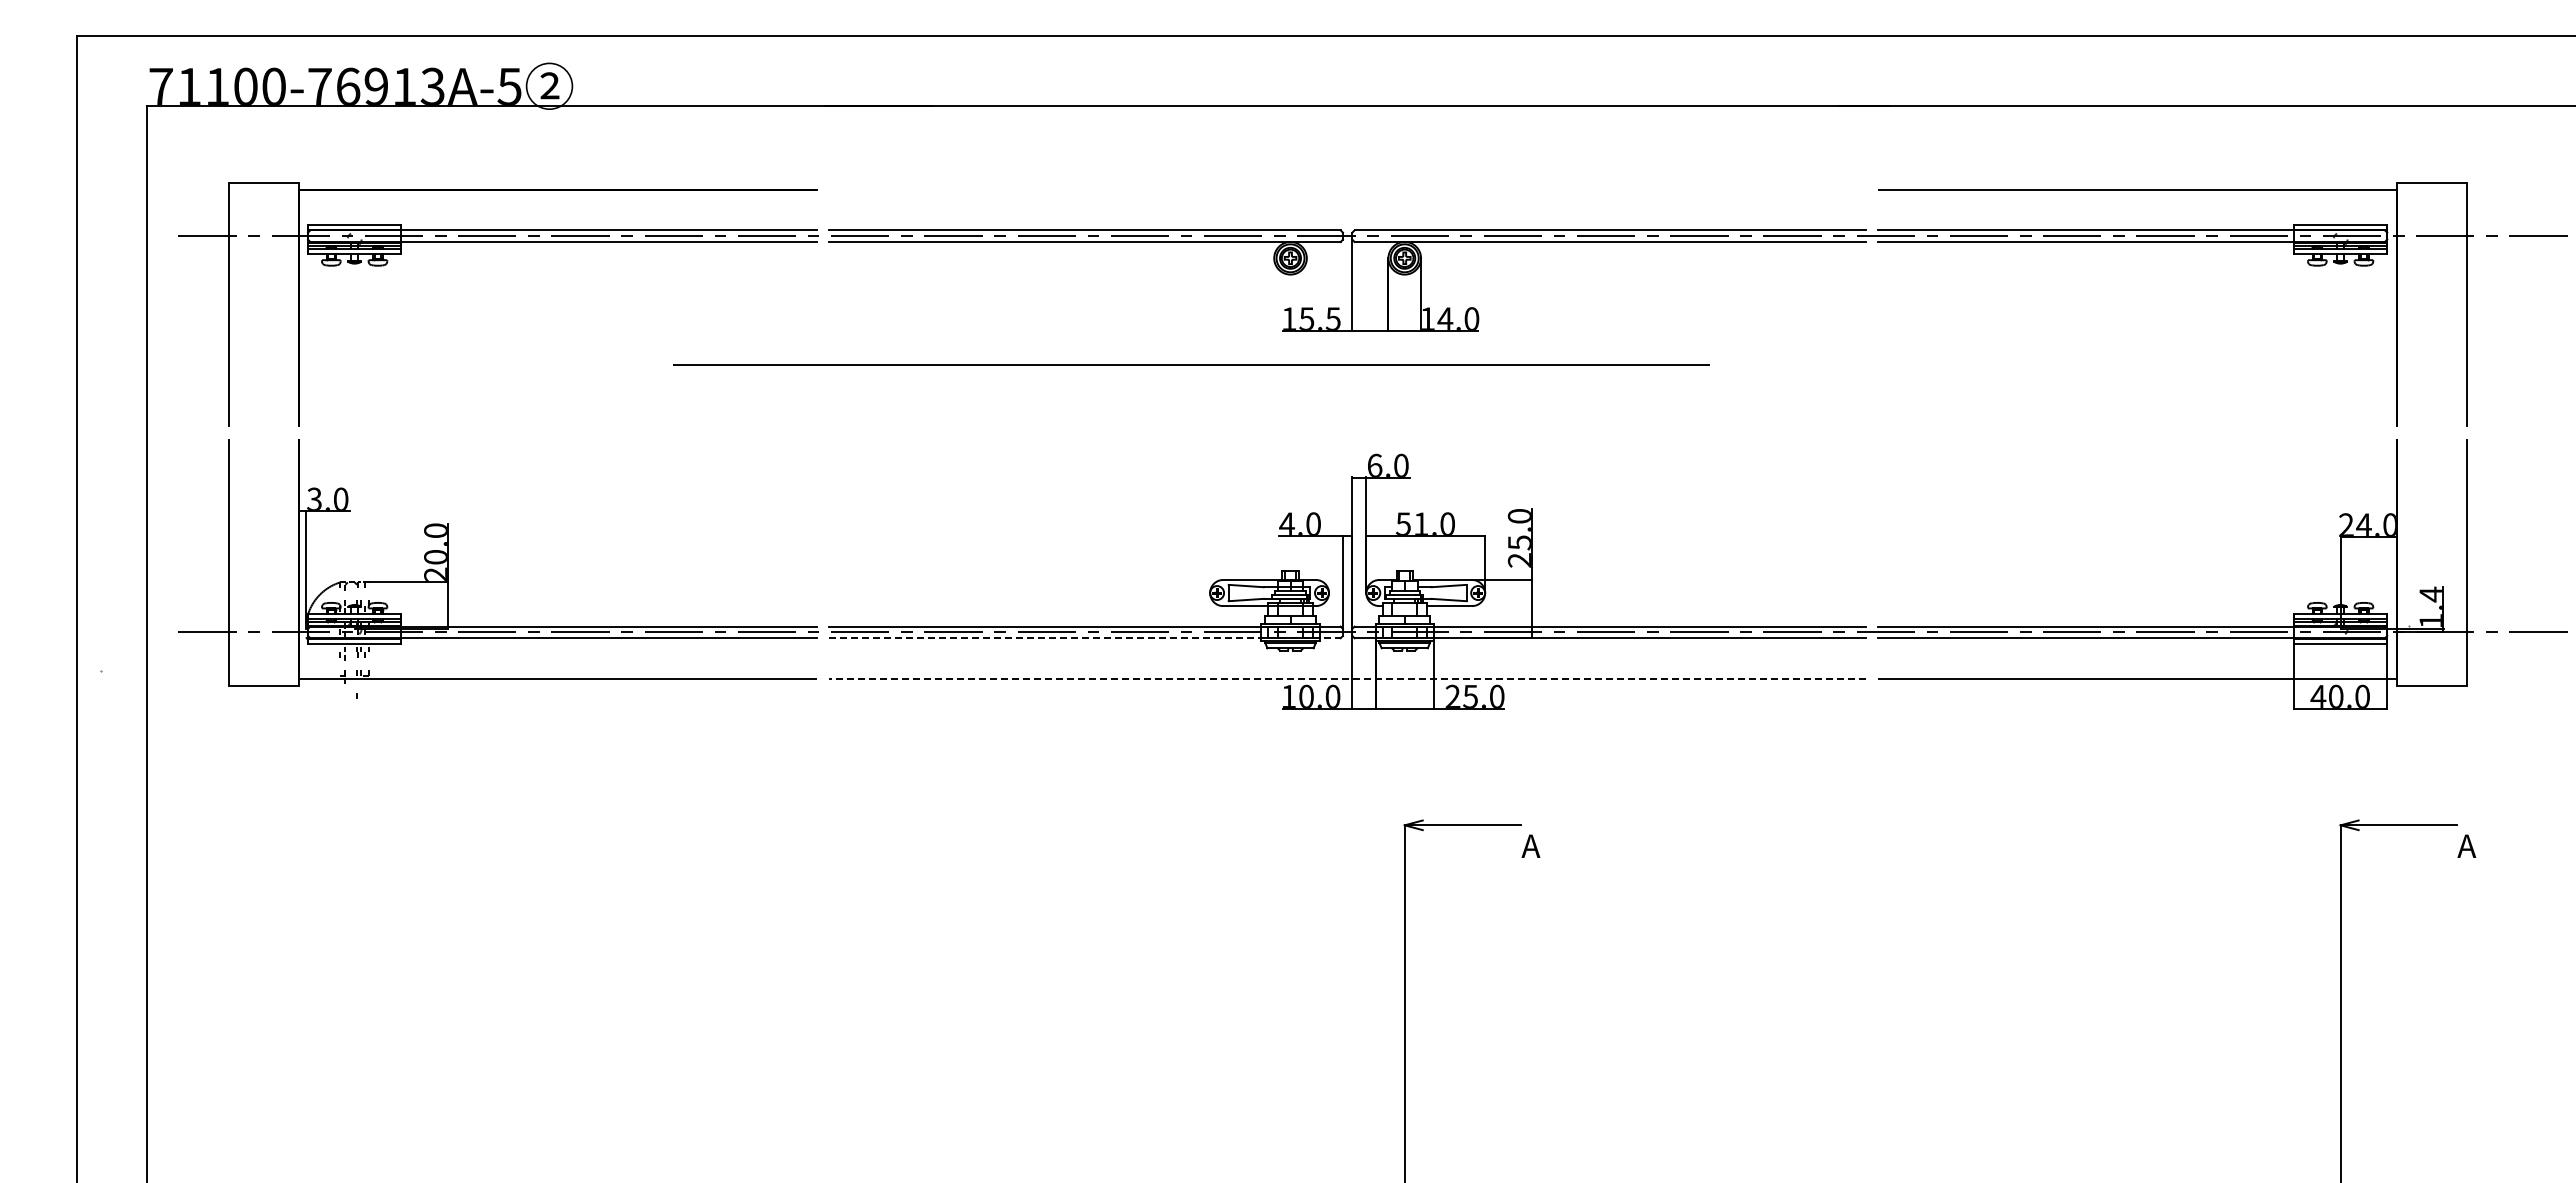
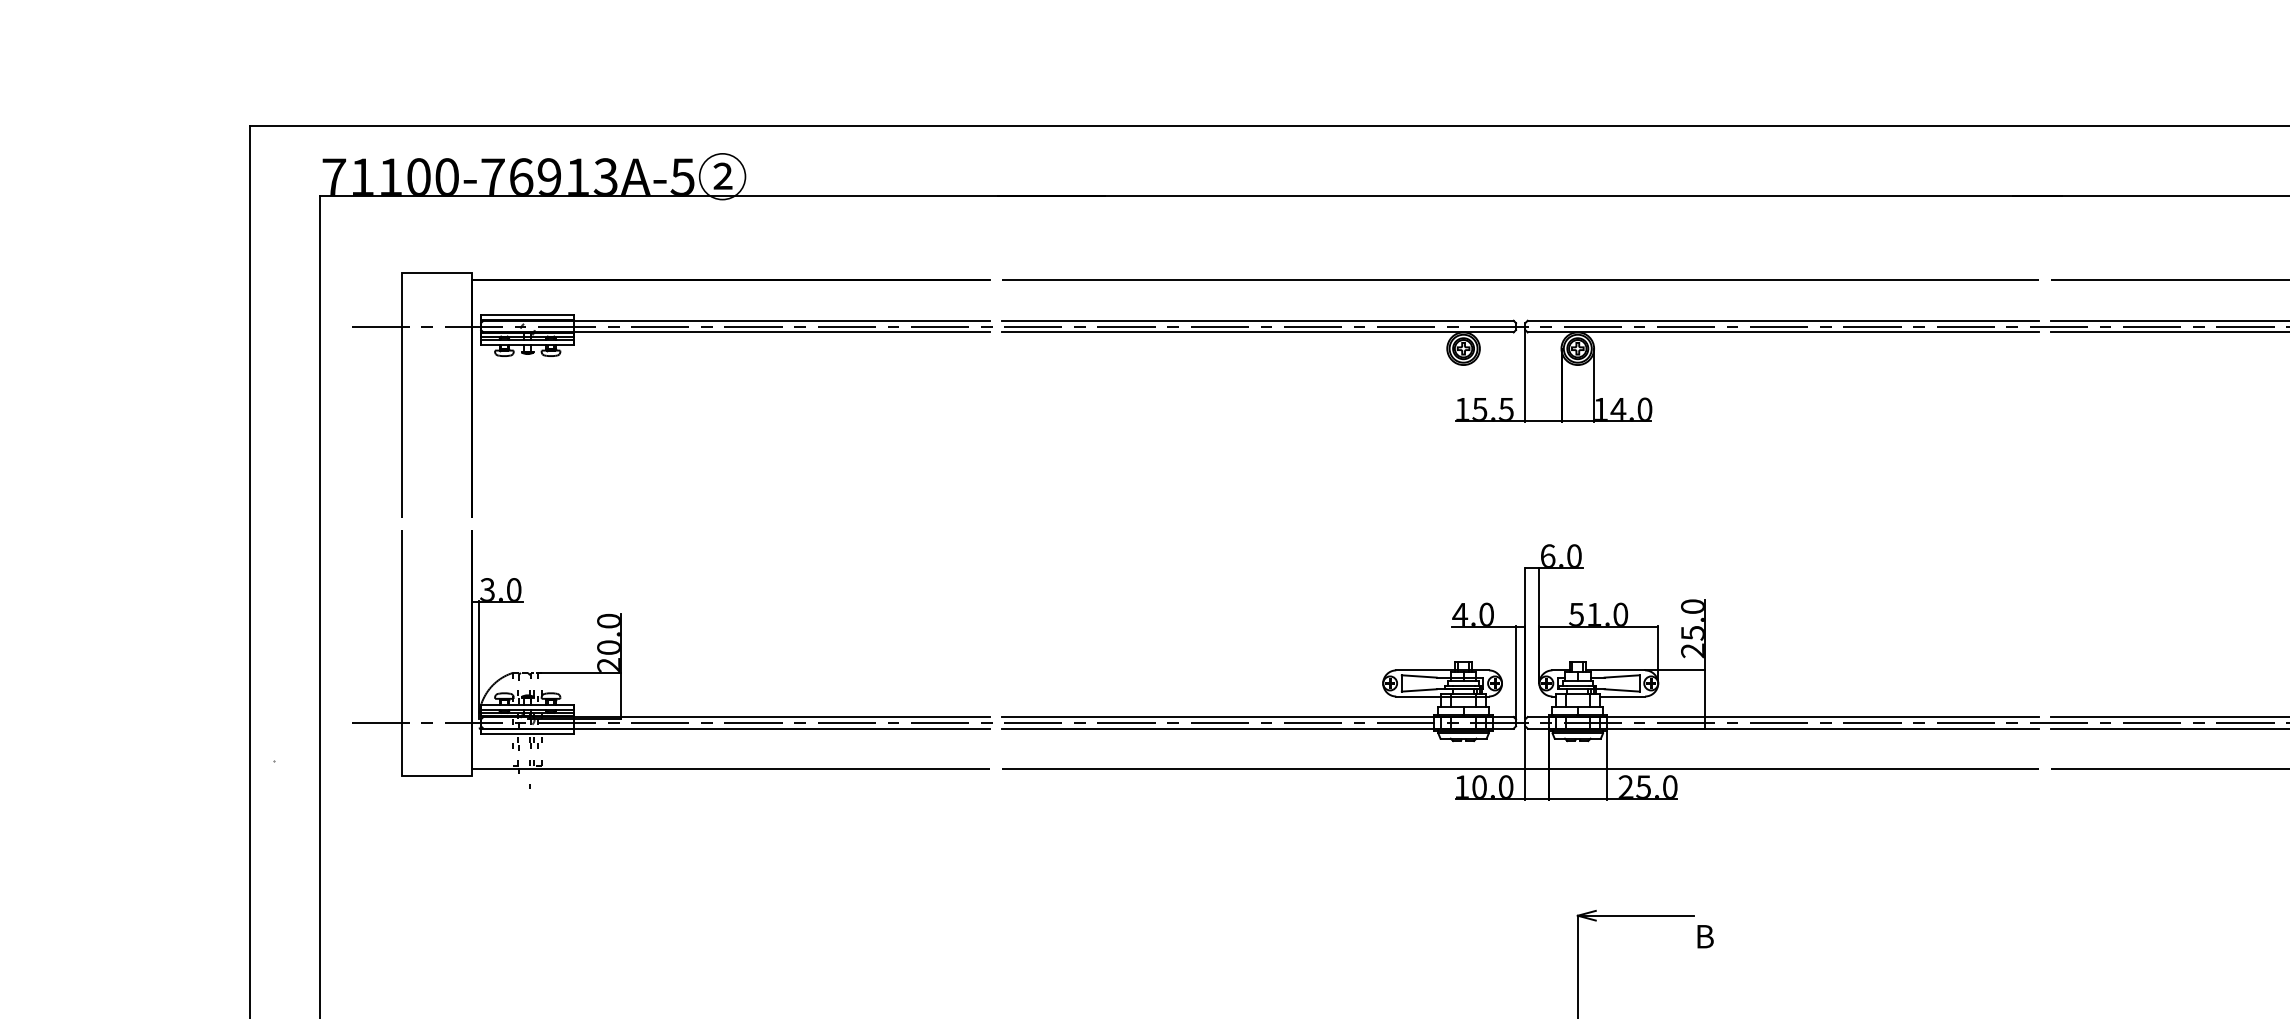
line: (1191, 364) -> (1520, 279), moved
line: (1084, 638) -> (1257, 728), dashed -> solid
line: (1347, 679) -> (1520, 769), dashed -> solid
text: (1530, 845) -> (1703, 935), A -> B

